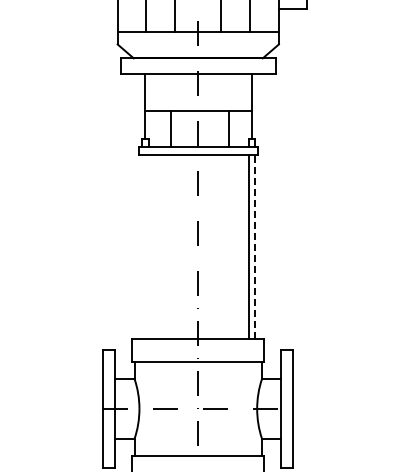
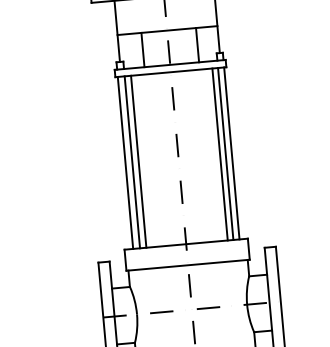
line: (141, 247) -> (125, 163), added
line: (148, 247) -> (132, 162), added
line: (155, 247) -> (138, 162), added
line: (242, 247) -> (219, 154), added
line: (255, 247) -> (232, 153), dashed -> solid

